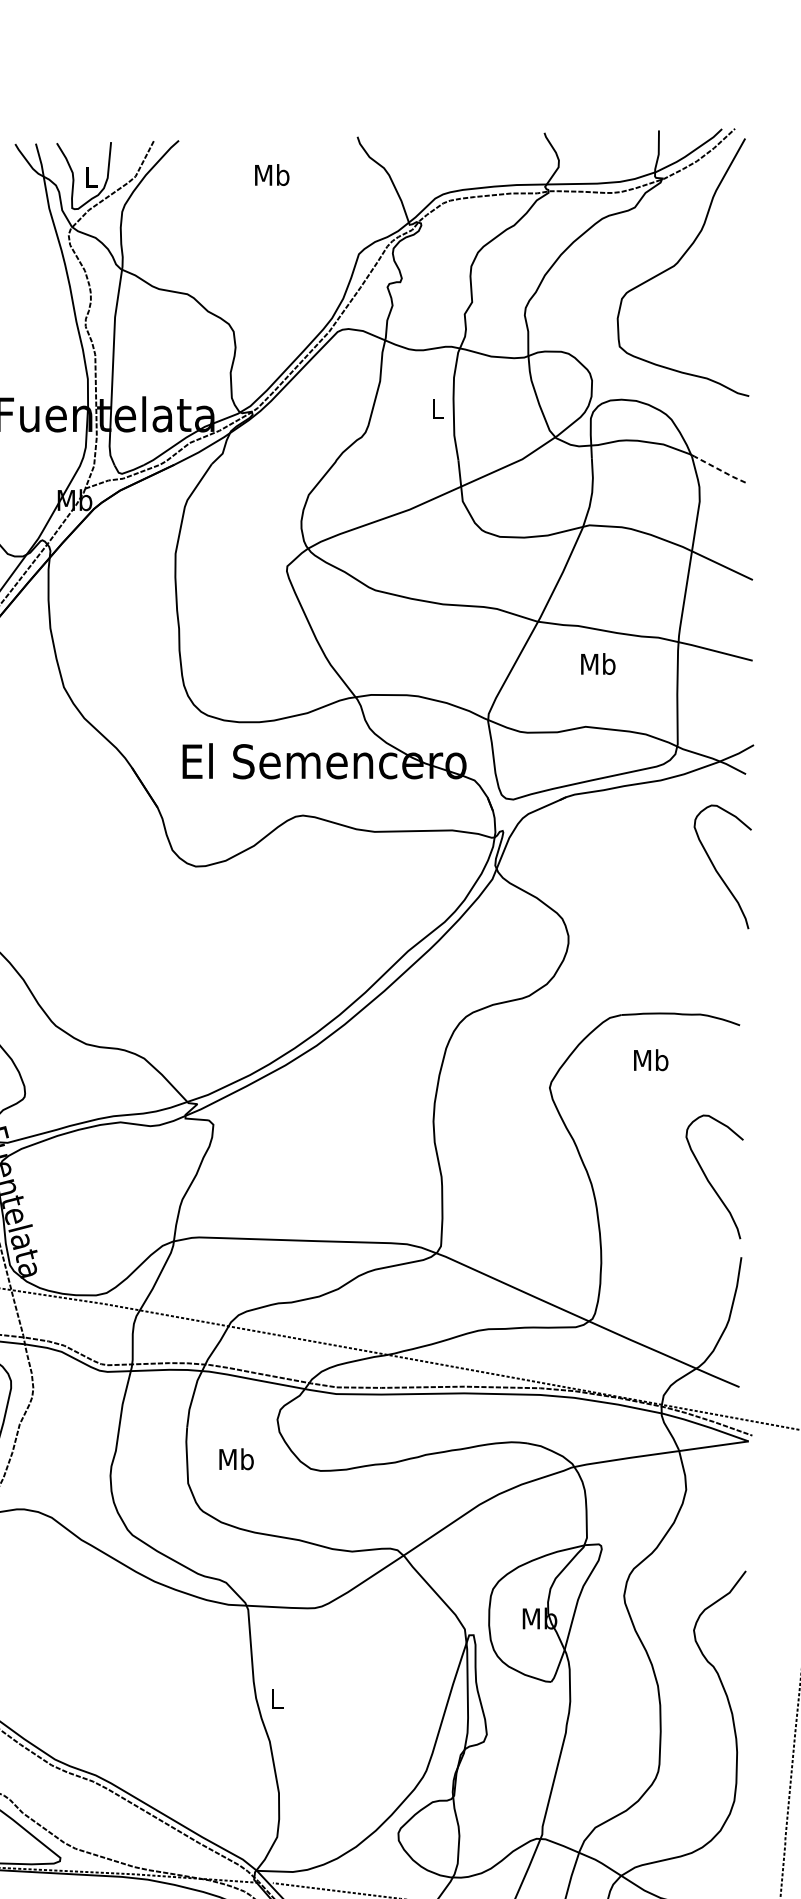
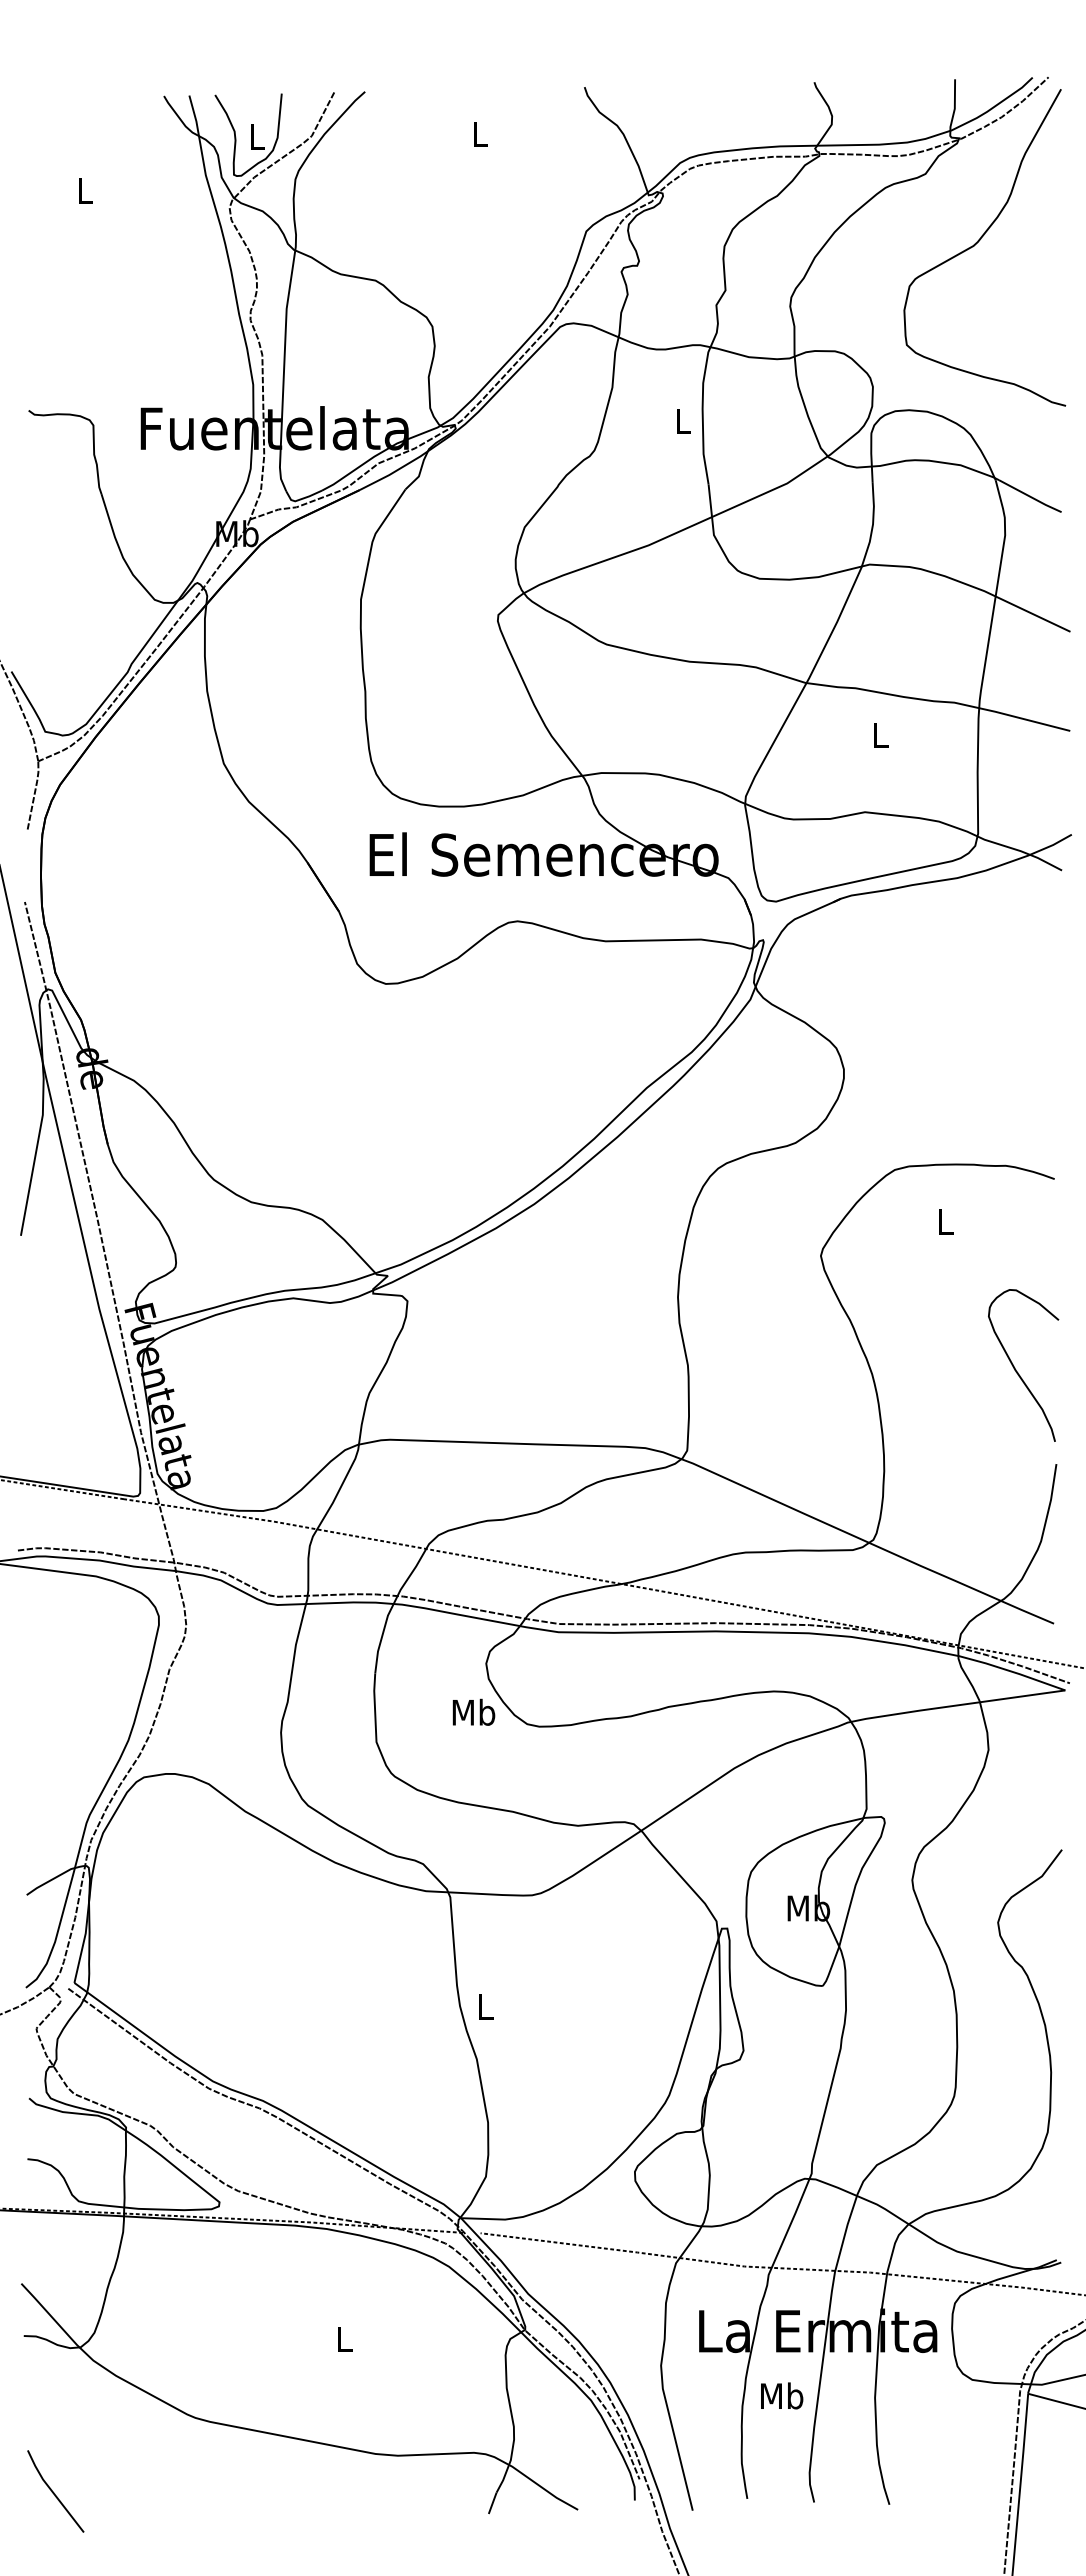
text: (271, 174) -> (479, 133), Mb -> L
line: (720, 470) -> (1030, 497), dashed -> solid
text: (598, 663) -> (880, 734), Mb -> L
curve: (717, 870) -> (1026, 988), removed
text: (651, 1059) -> (945, 1221), Mb -> L
text: (236, 1458) -> (473, 1711), moved

